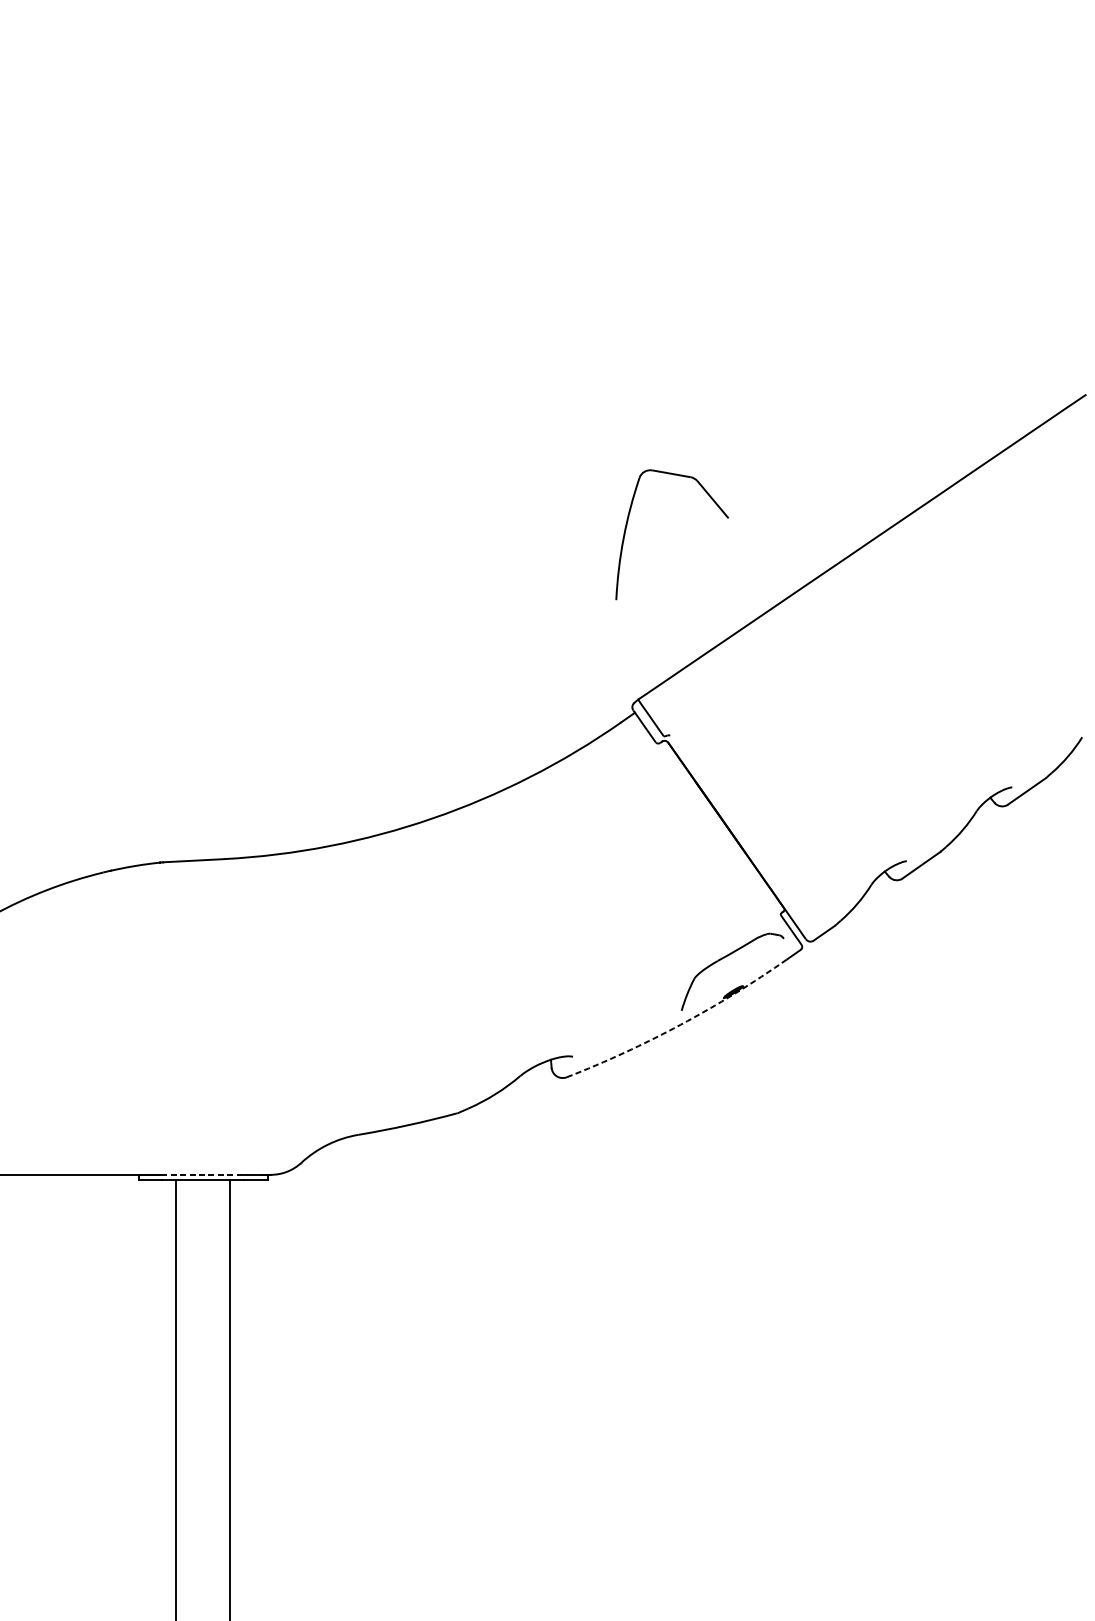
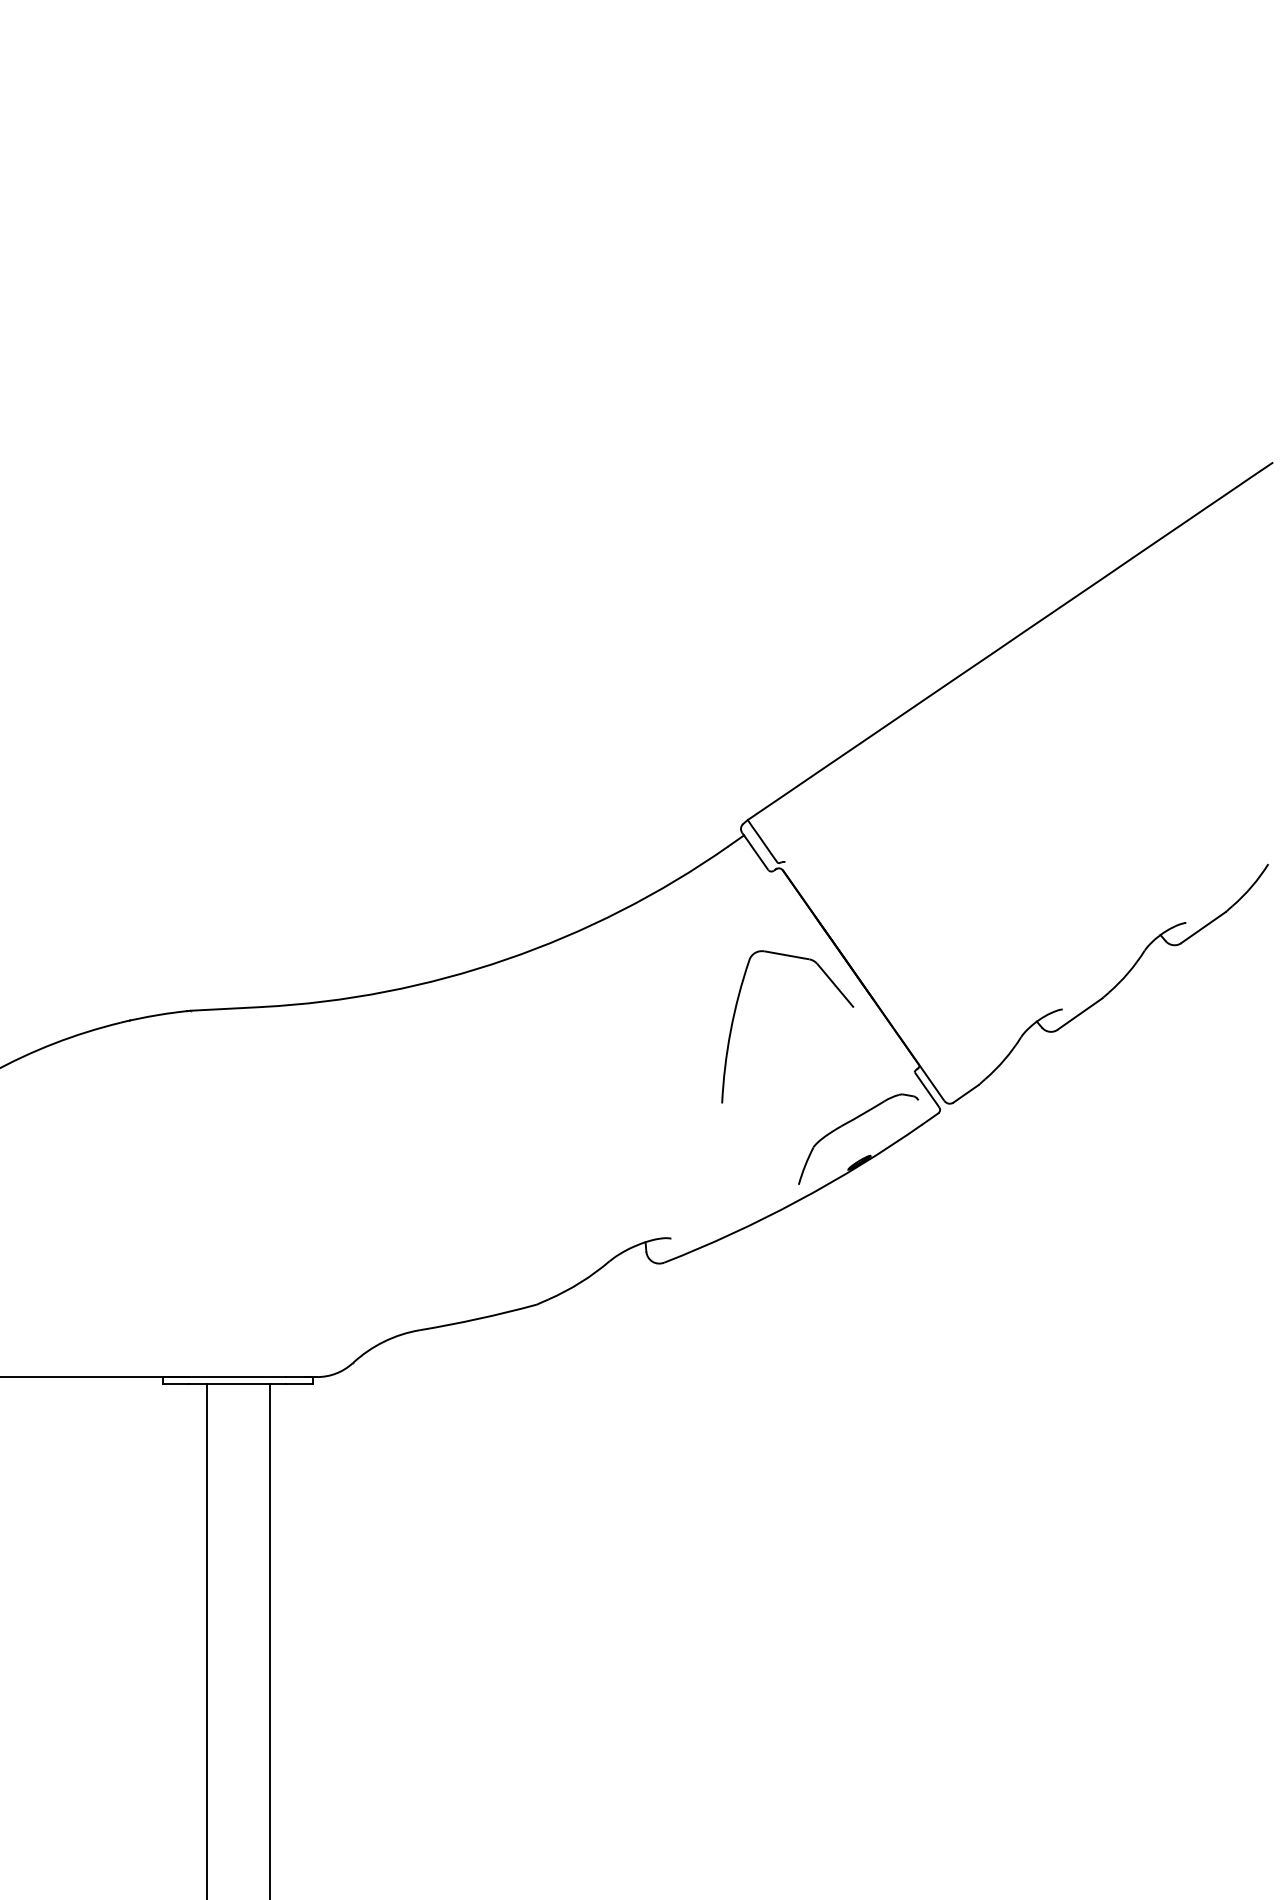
part: (627, 524) -> (735, 1014), moved
arc: (680, 1025) -> (797, 1201), dashed -> solid
line: (202, 1175) -> (237, 1377), dashed -> solid

